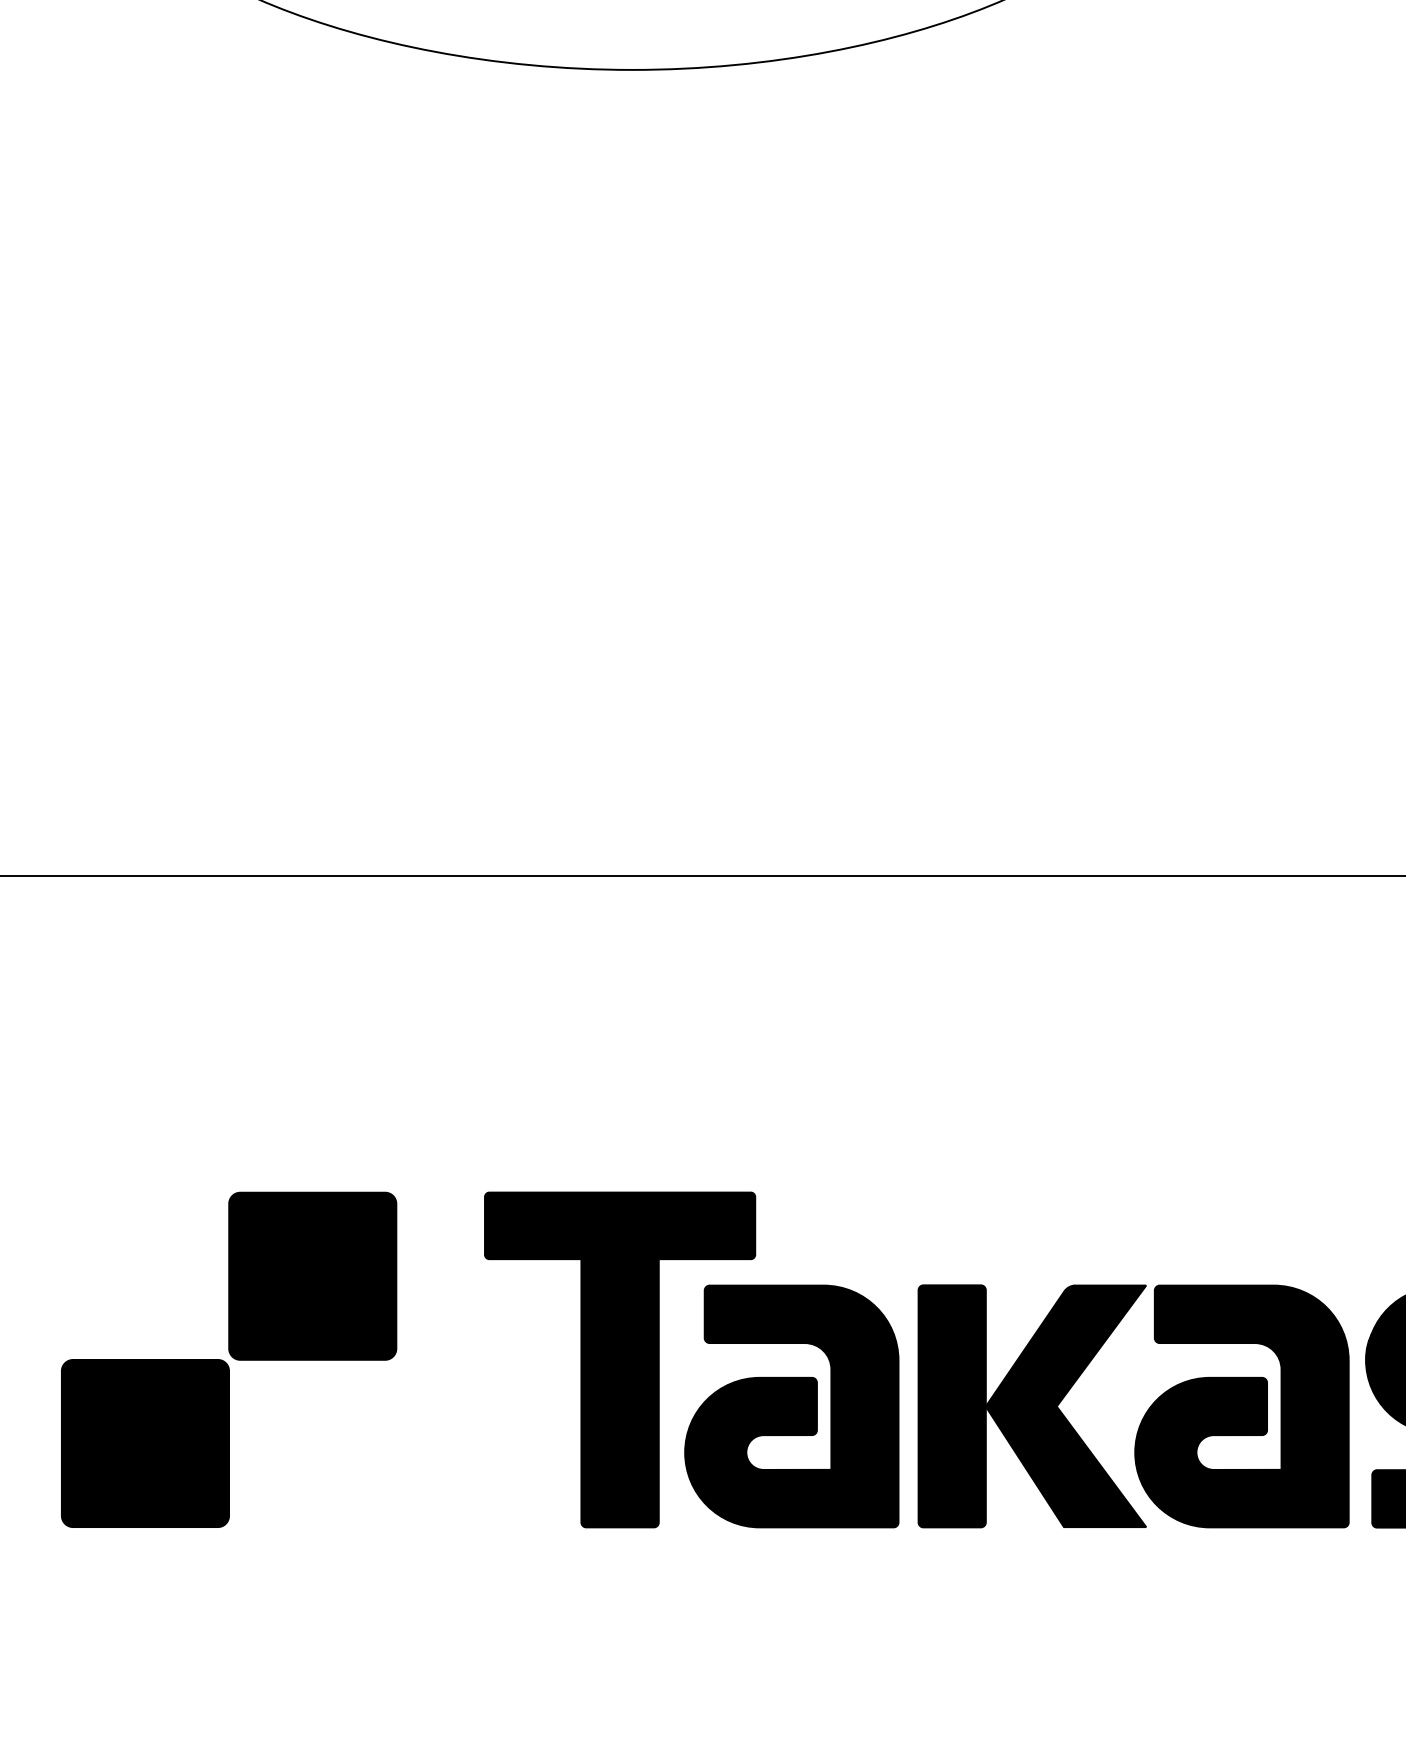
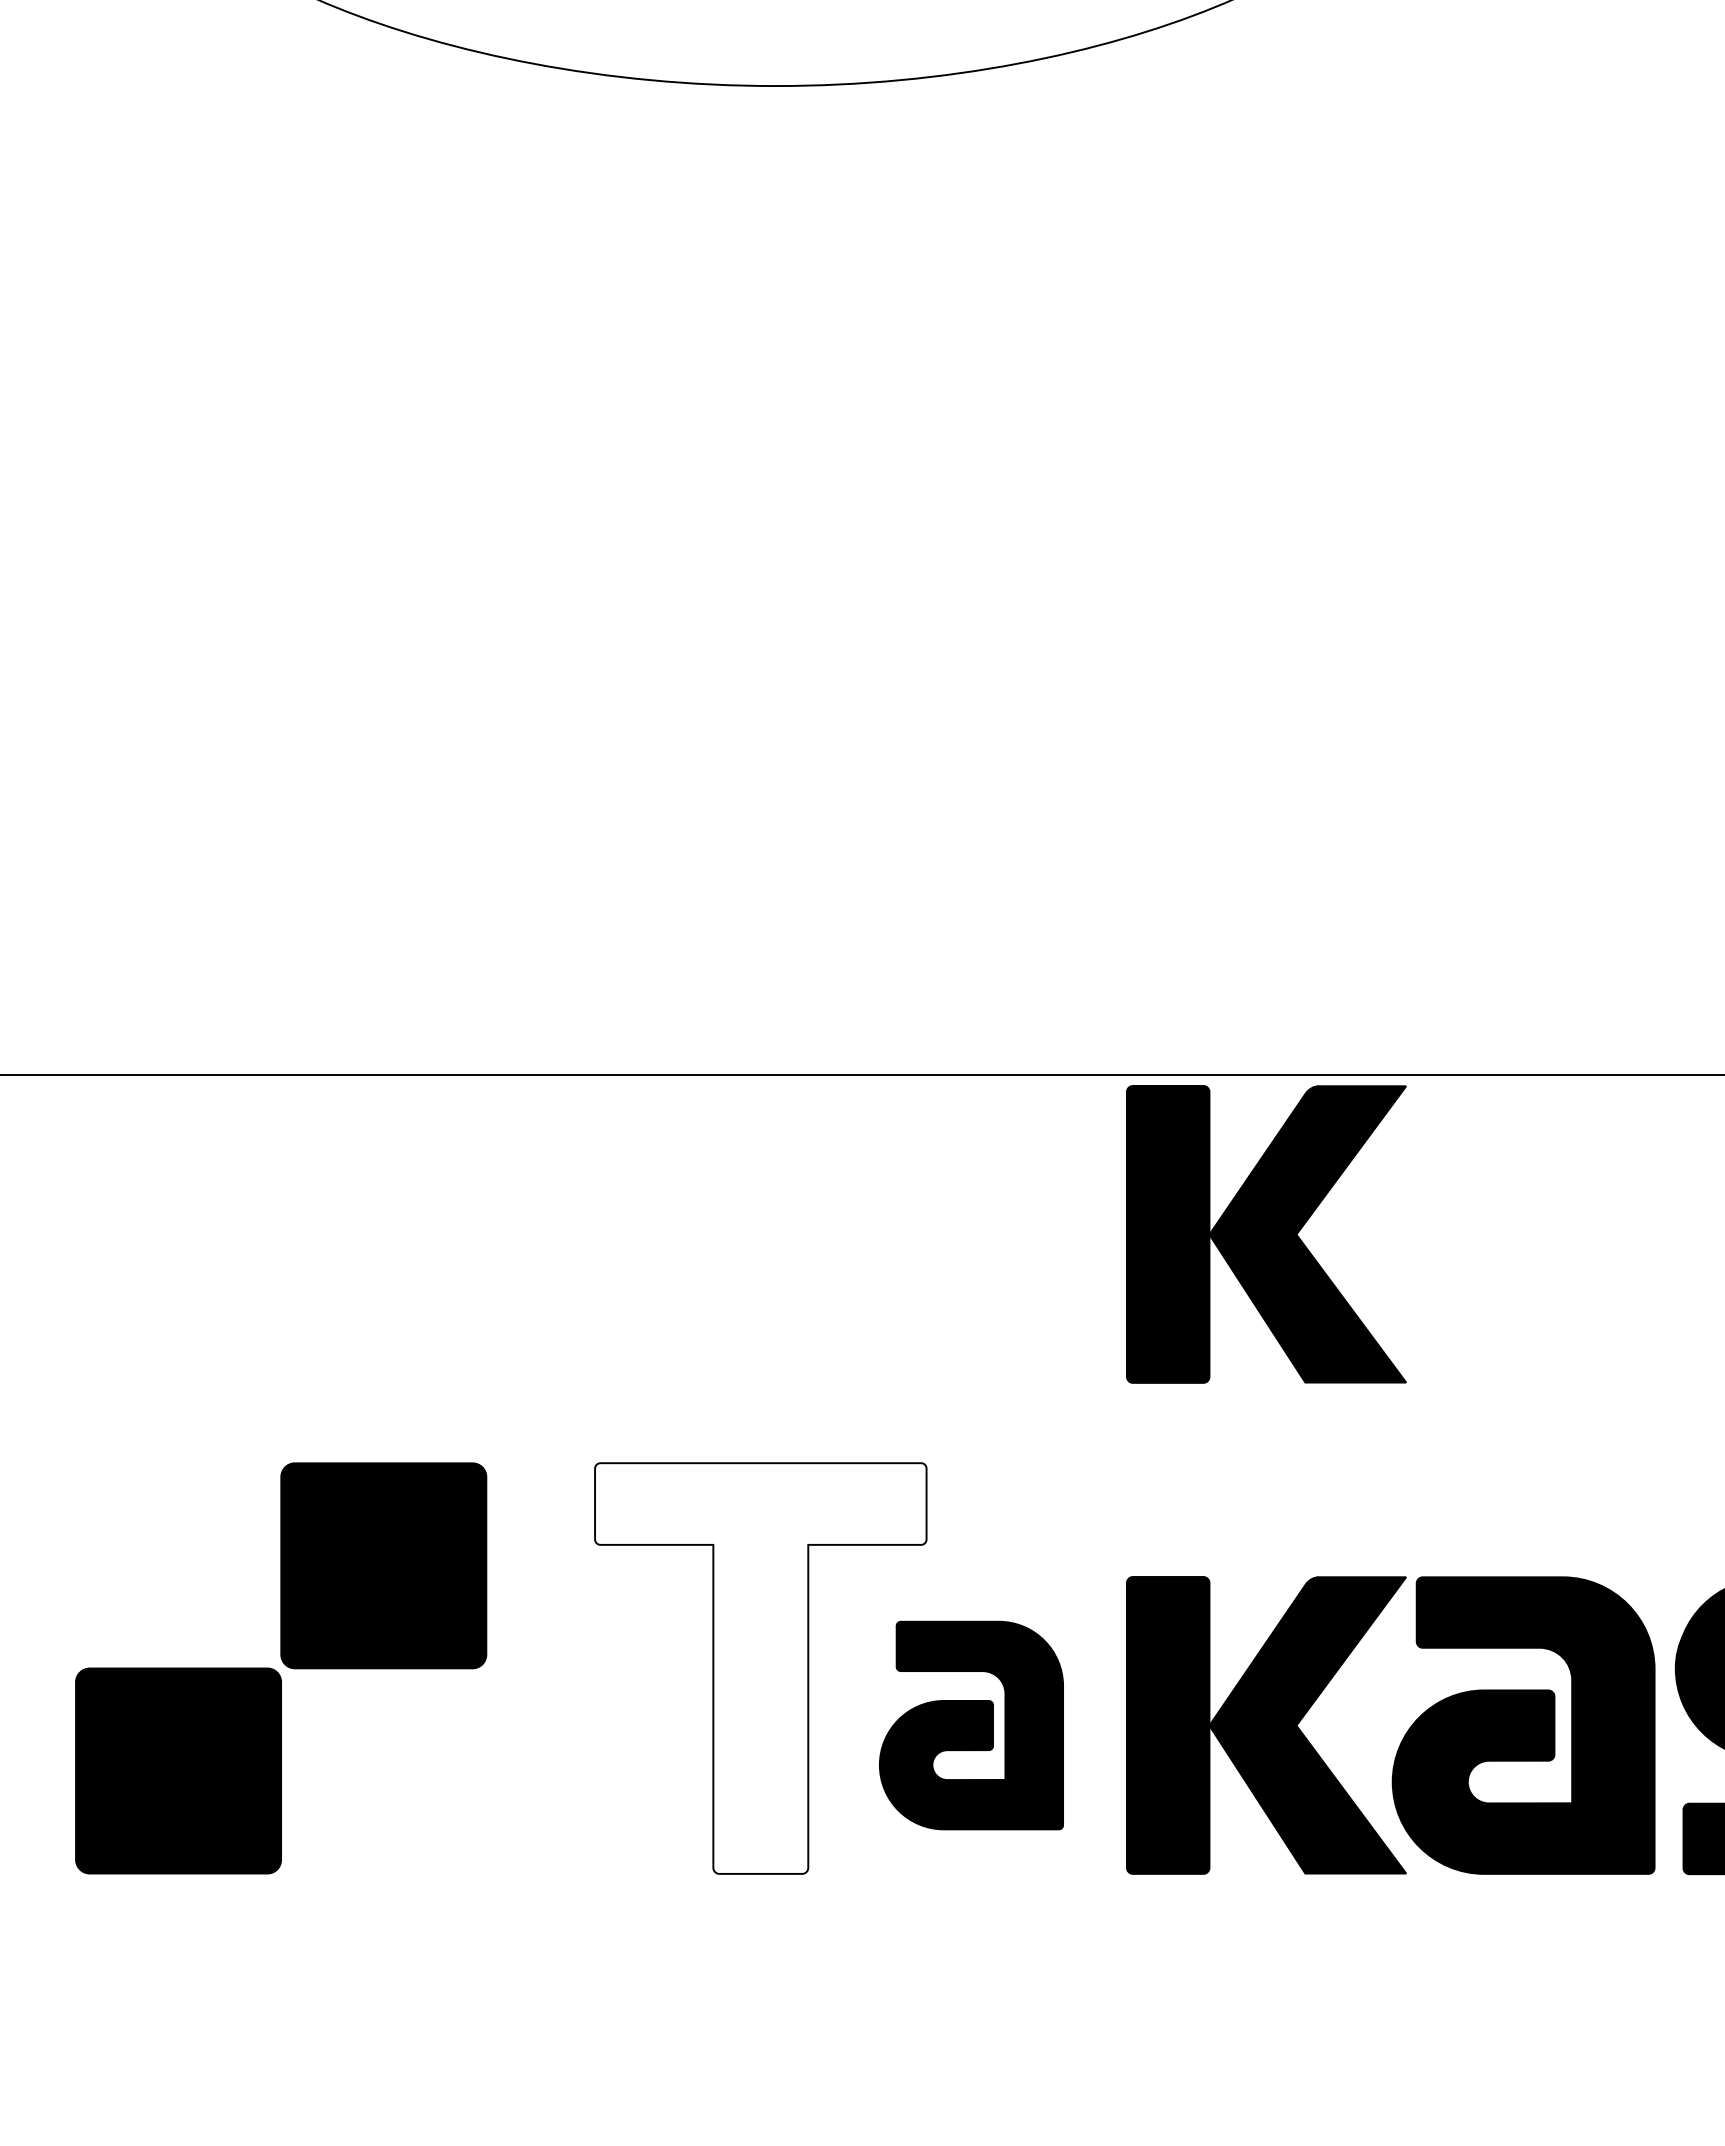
part: (1032, 1006) -> (1266, 1234), added
fill: (619, 1359) -> (760, 1668), removed
part: (791, 1406) -> (971, 1725), size x0.7

